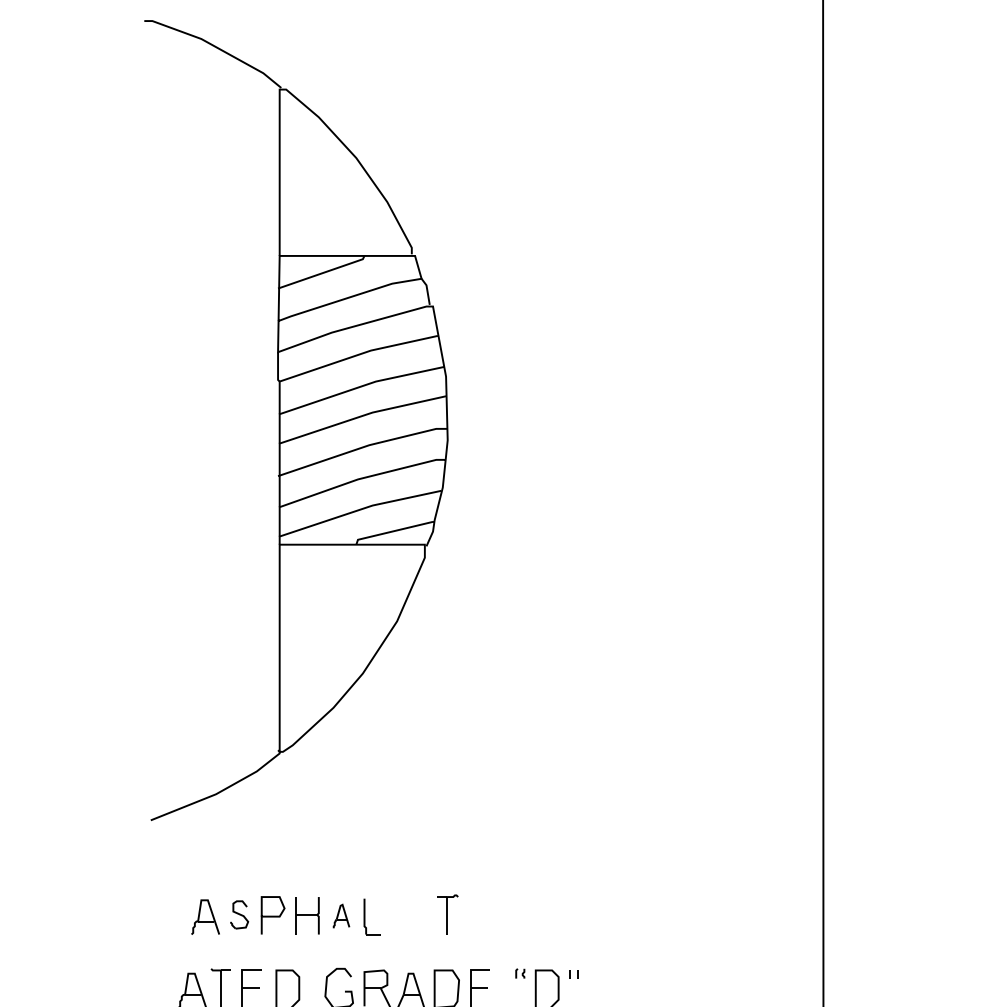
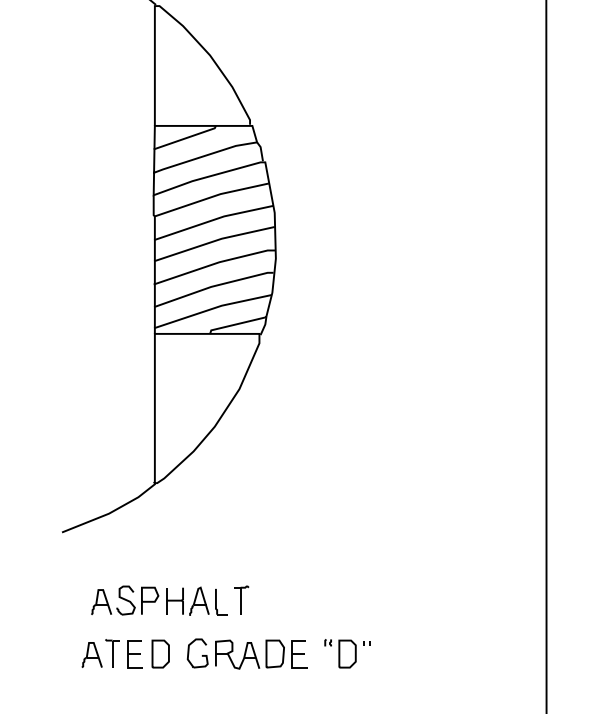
part: (239, 914) -> (125, 600), size x1.43
part: (447, 914) -> (241, 600), moved
part: (341, 916) -> (199, 601), size x1.67

